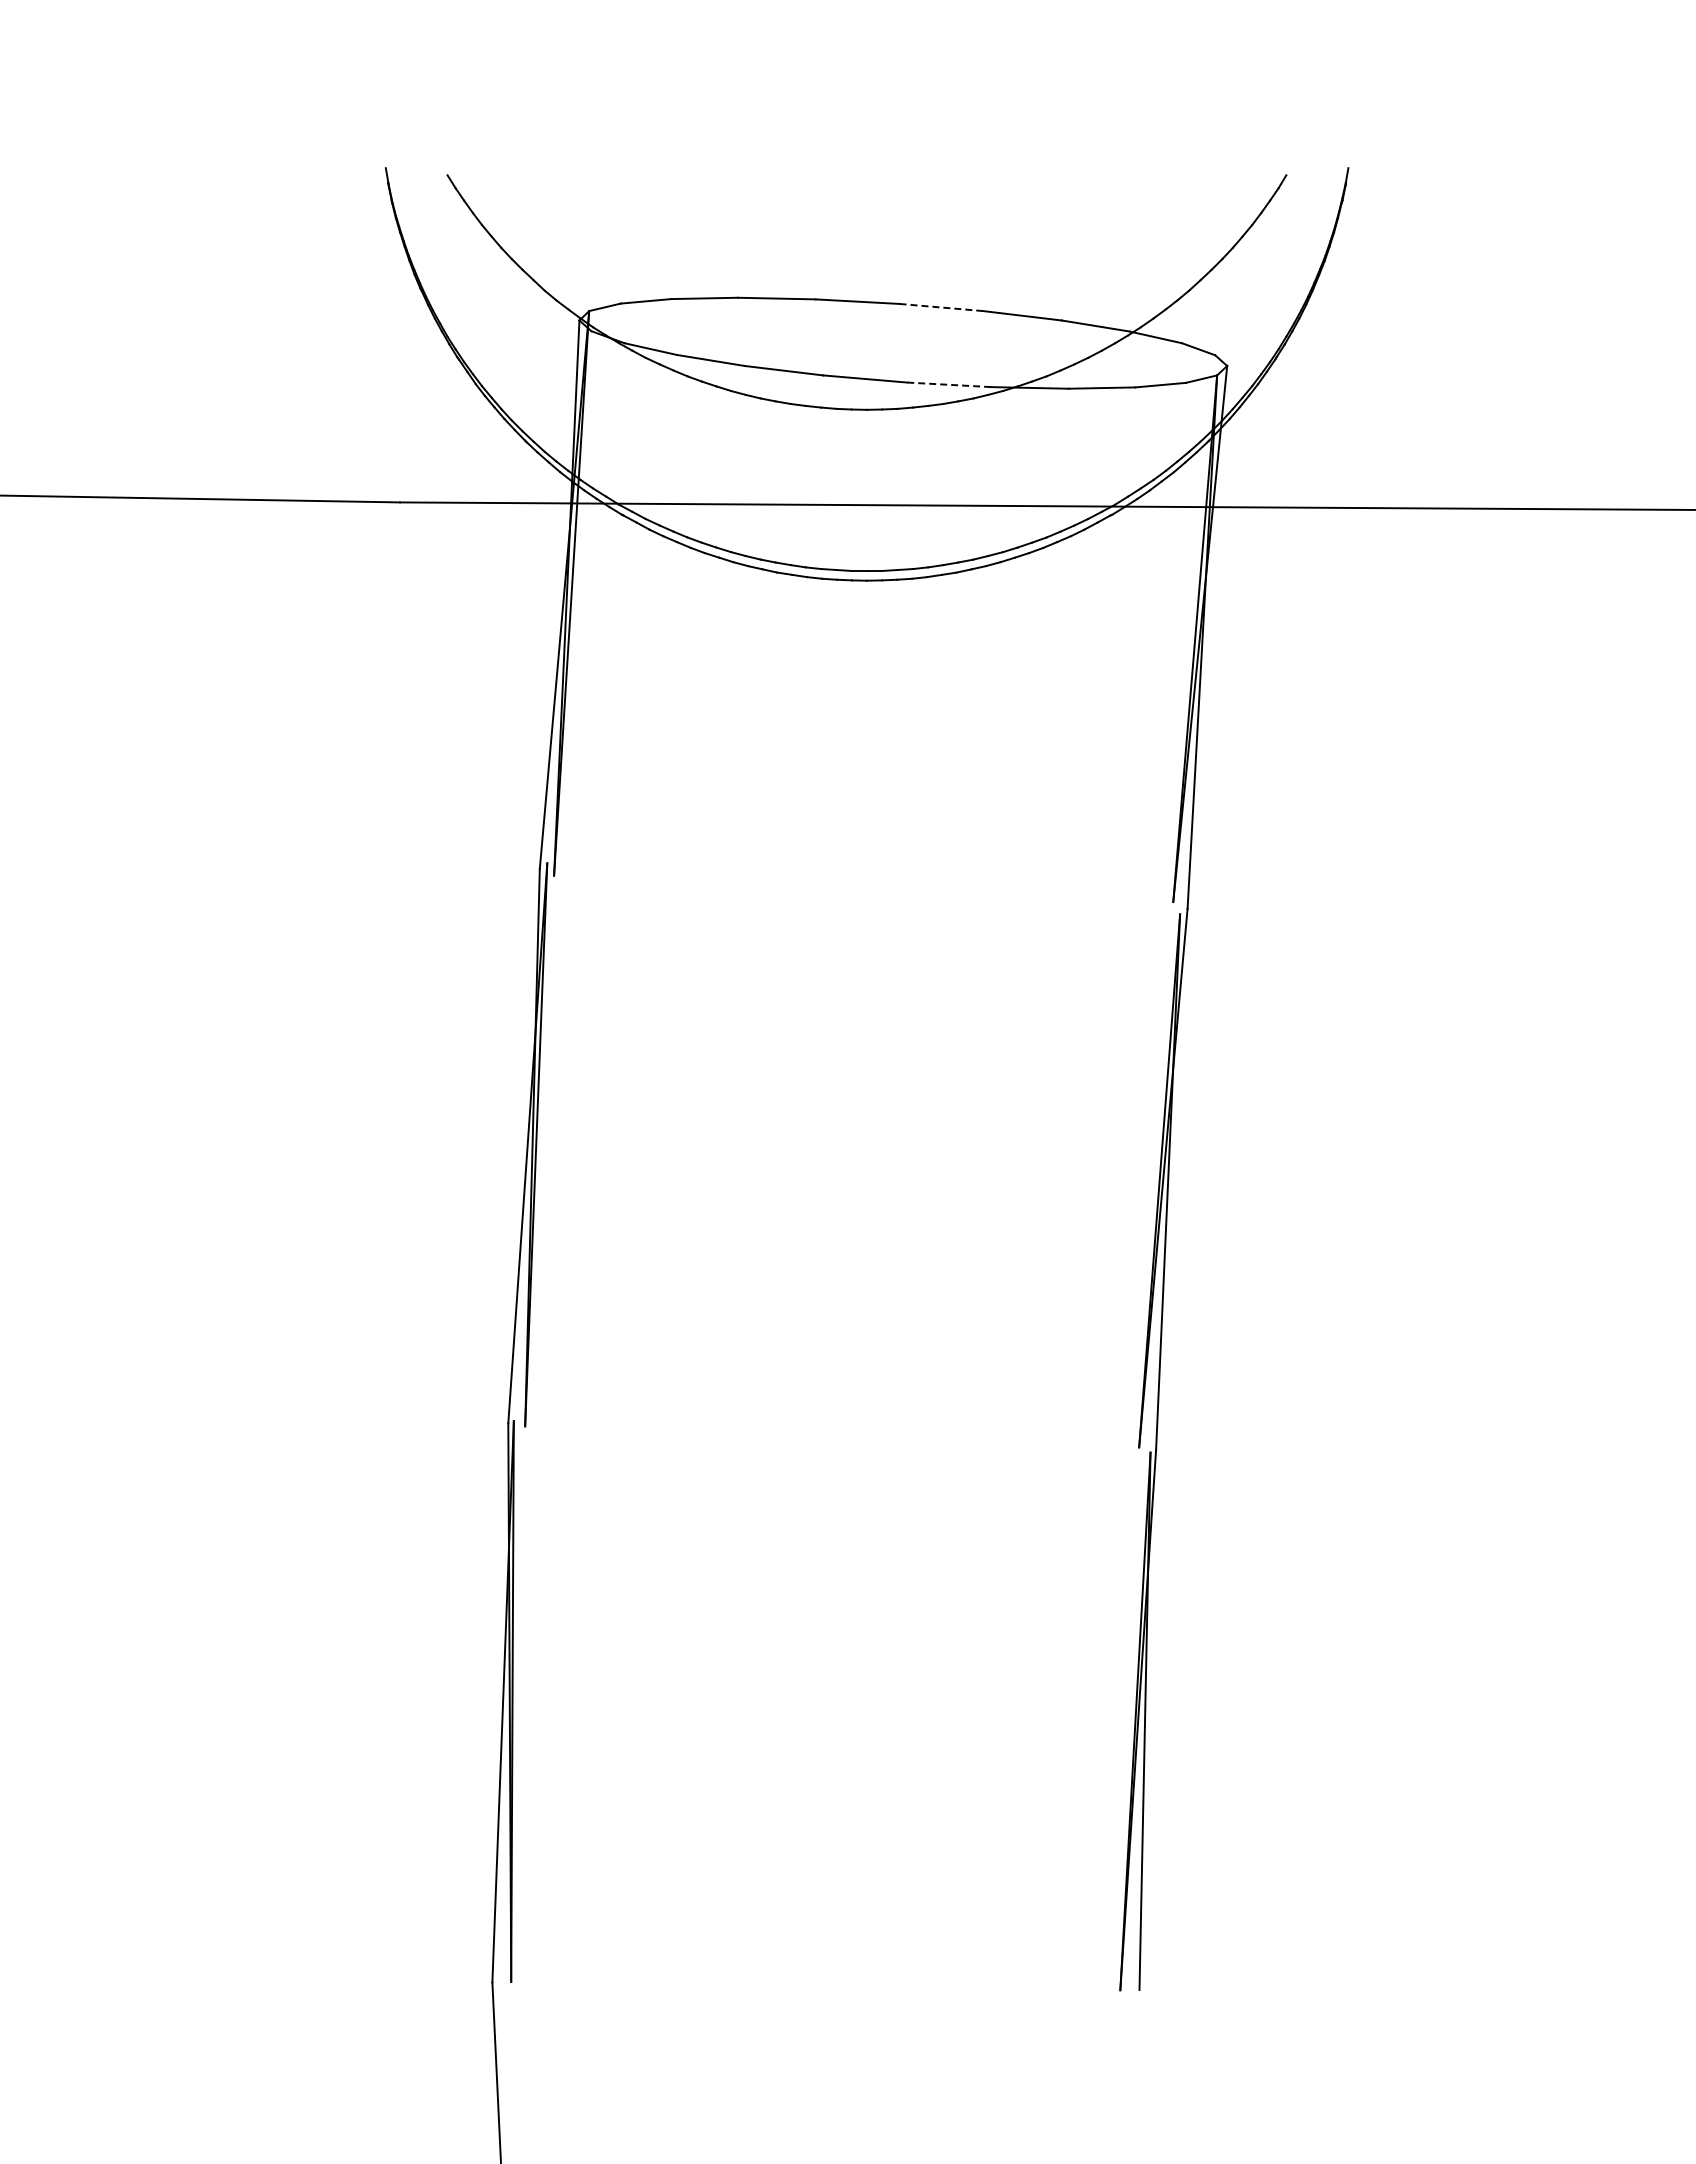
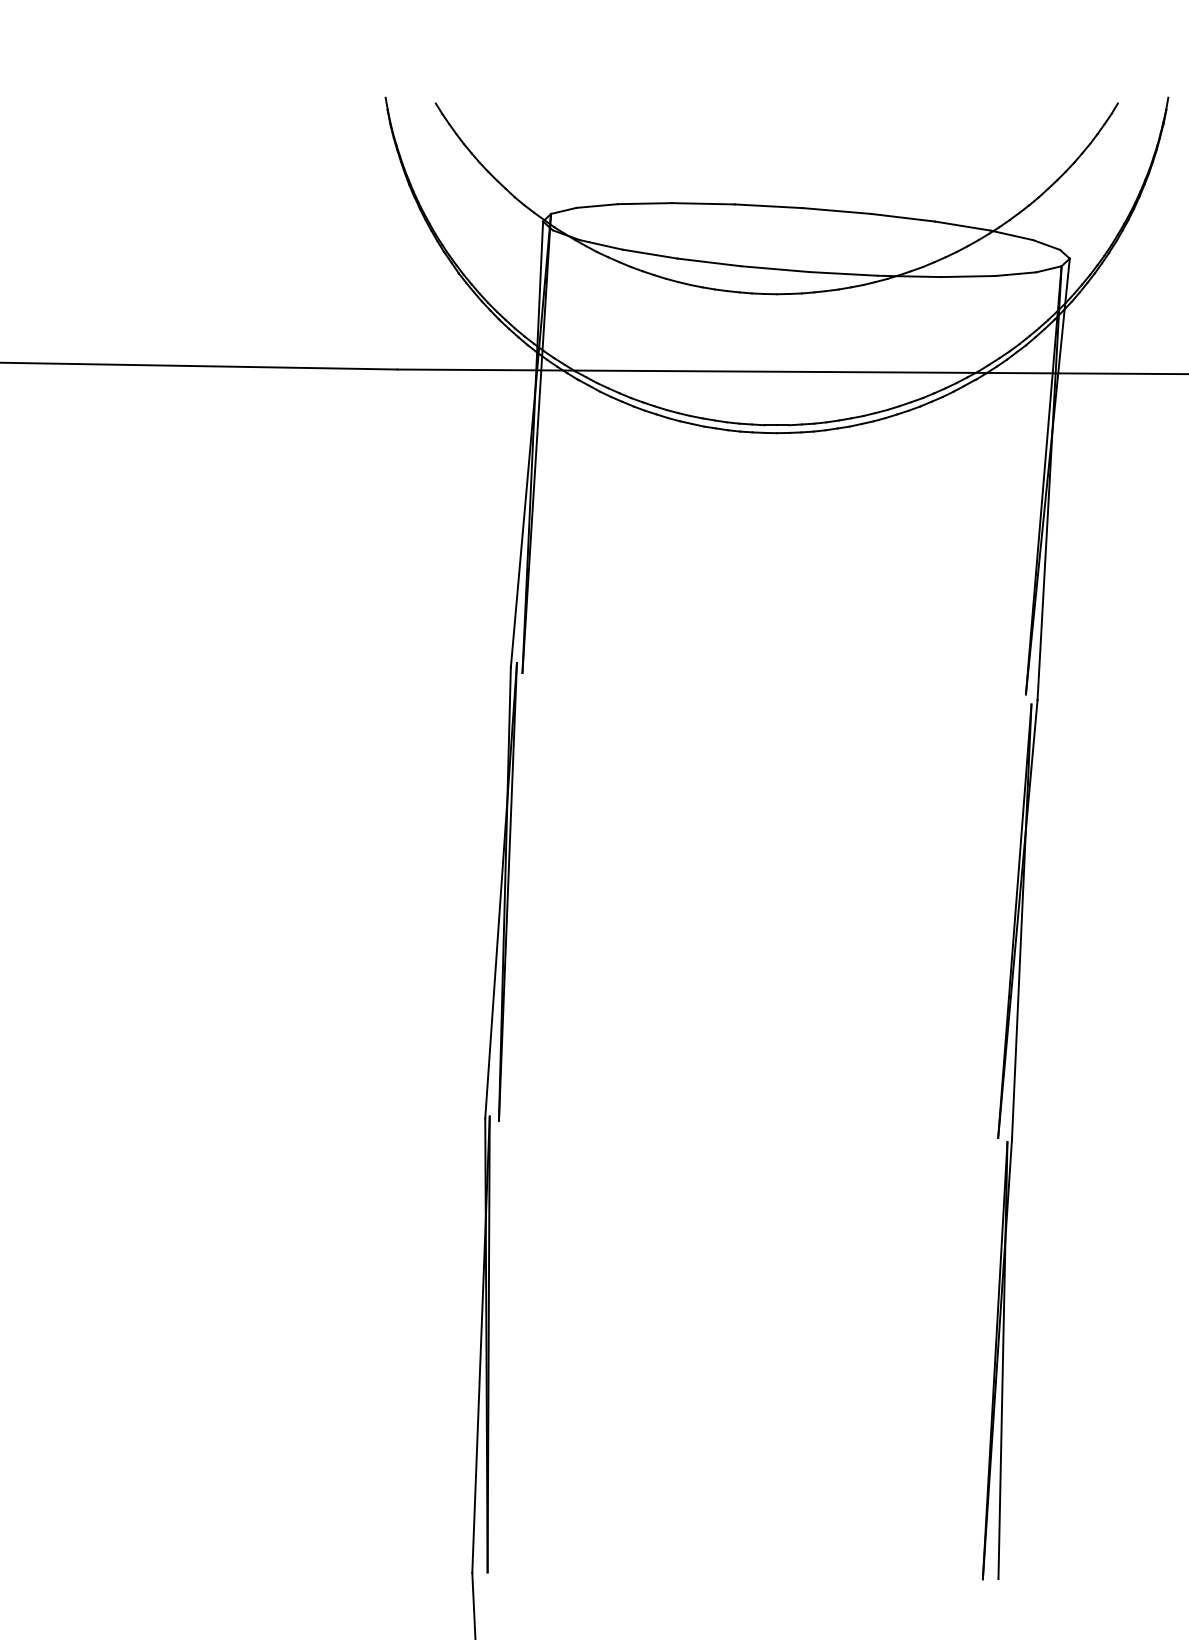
line: (940, 307) -> (836, 211), dashed -> solid
line: (949, 384) -> (843, 273), dashed -> solid

